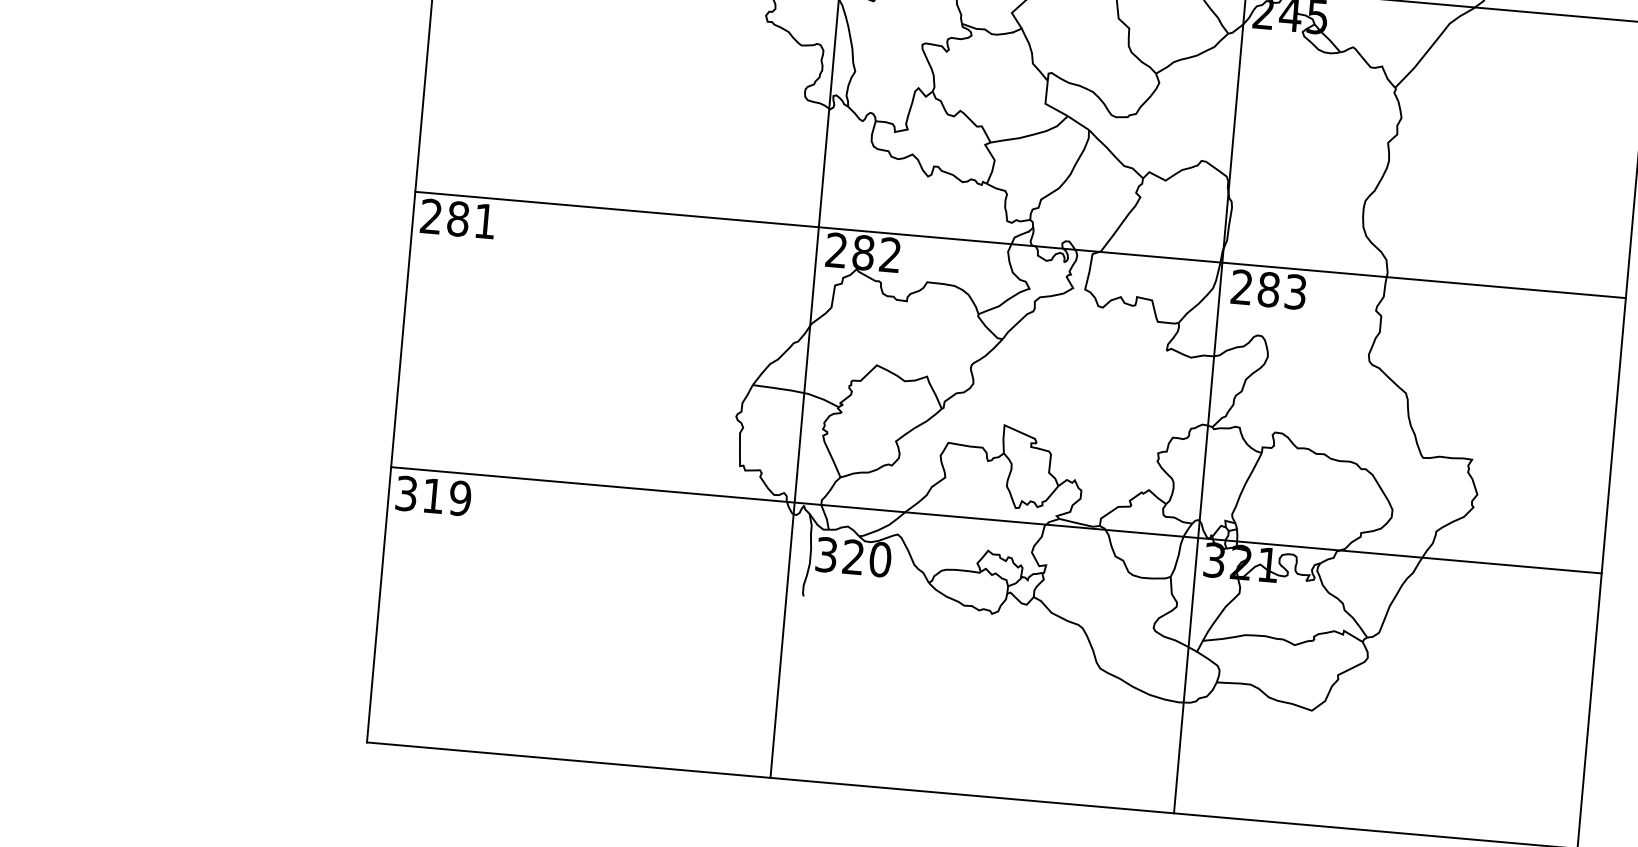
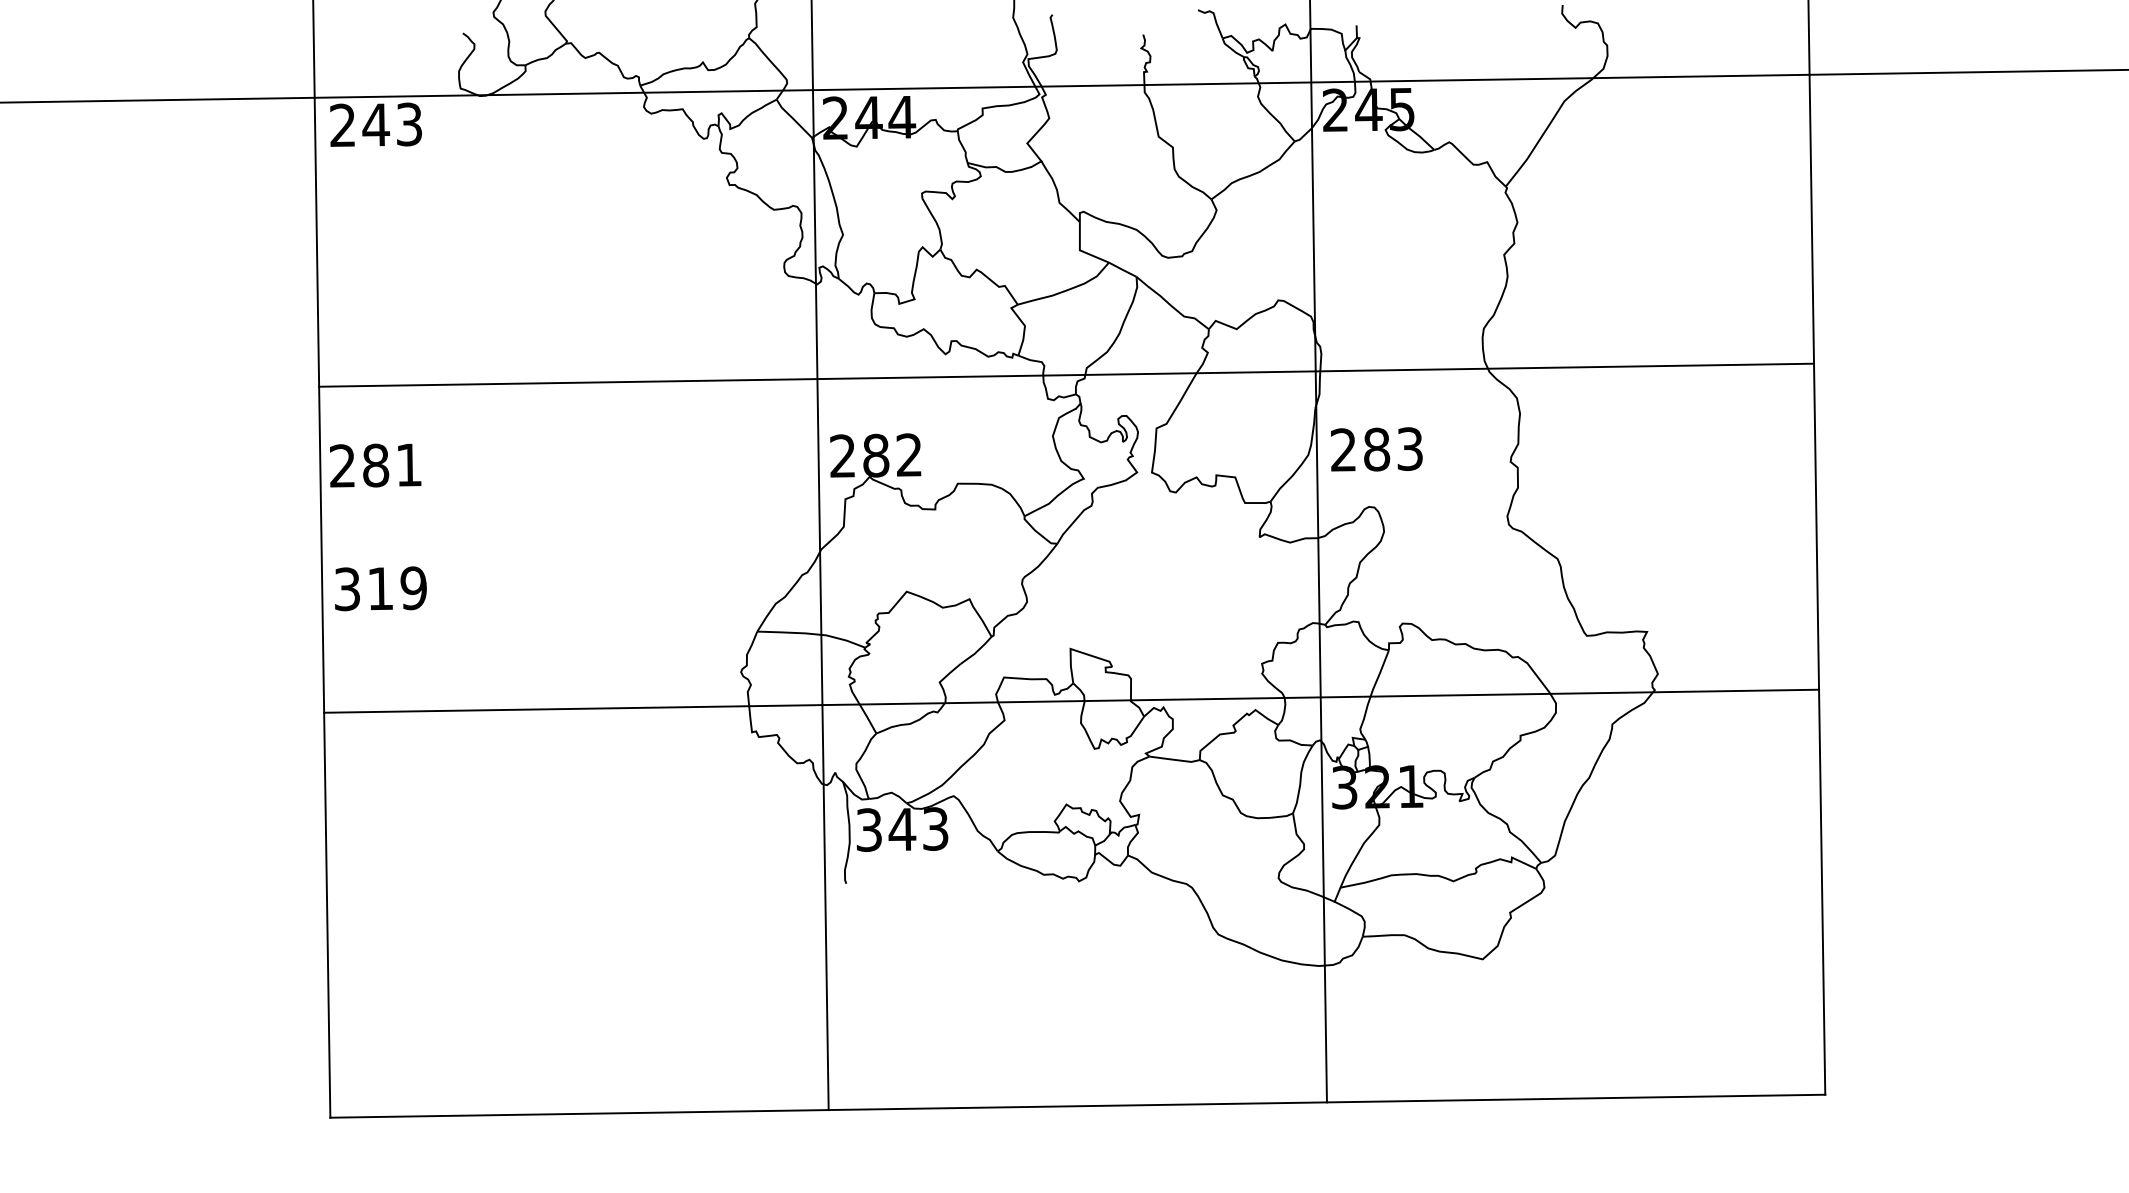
line: (1019, 244) -> (1065, 374), moved
text: (433, 495) -> (380, 588), moved
line: (996, 519) -> (1071, 700), moved
text: (866, 557) -> (918, 828), 320 -> 343

